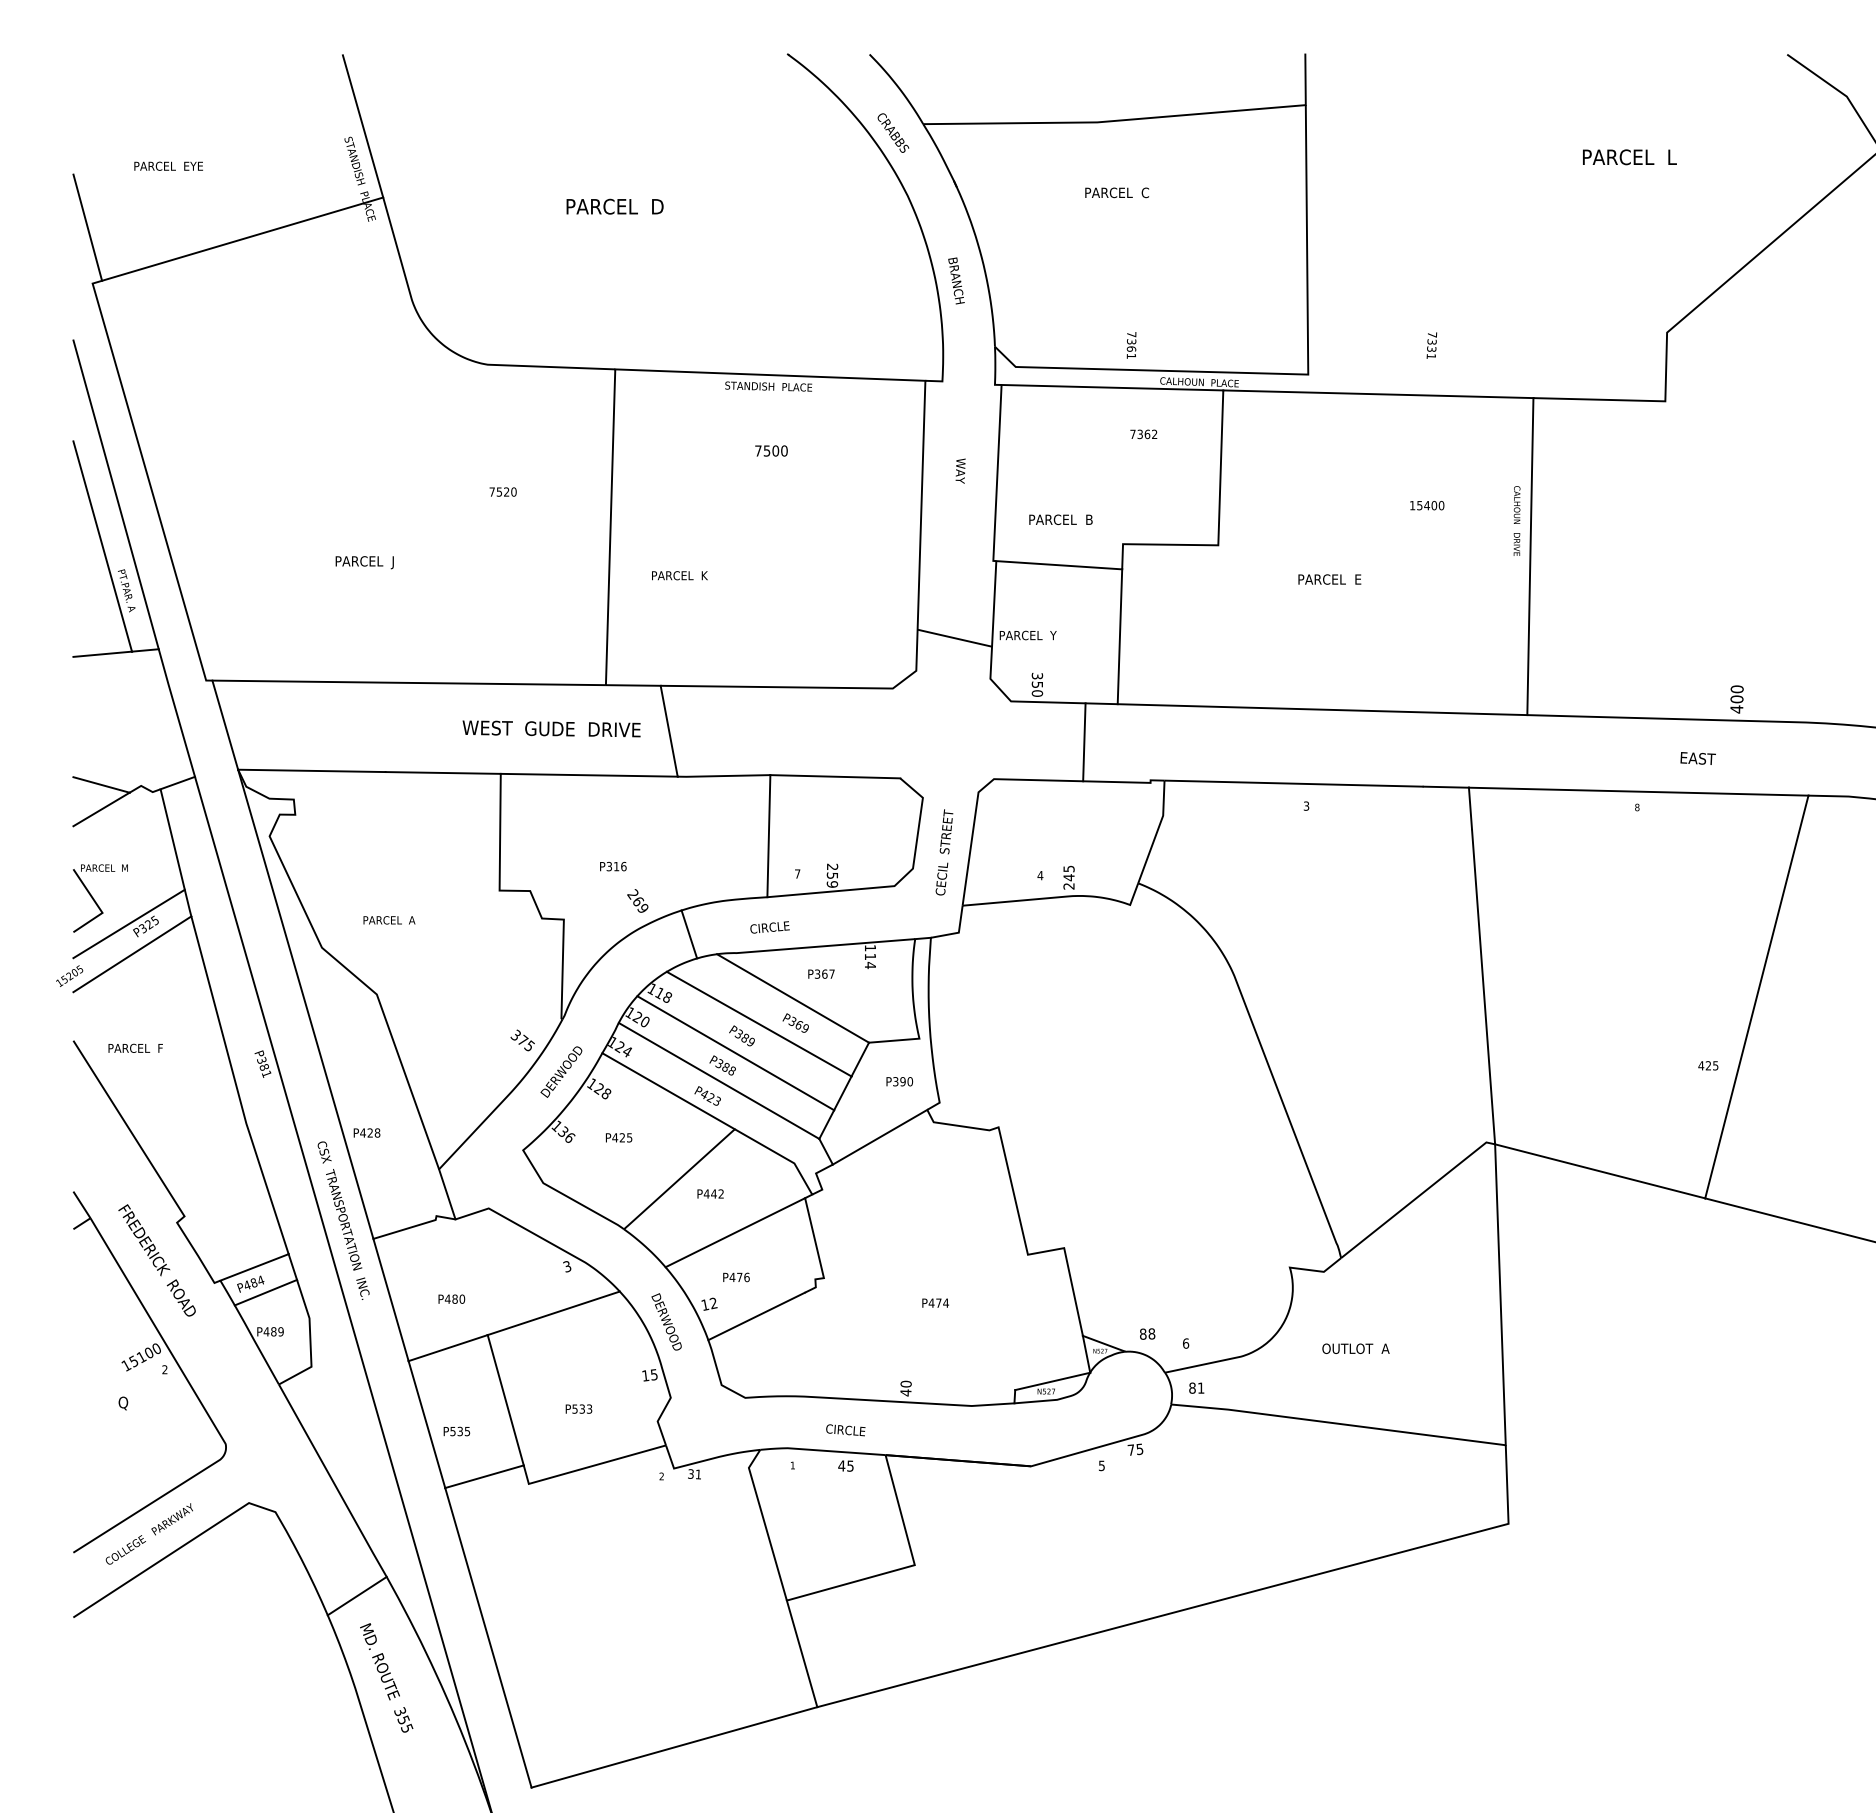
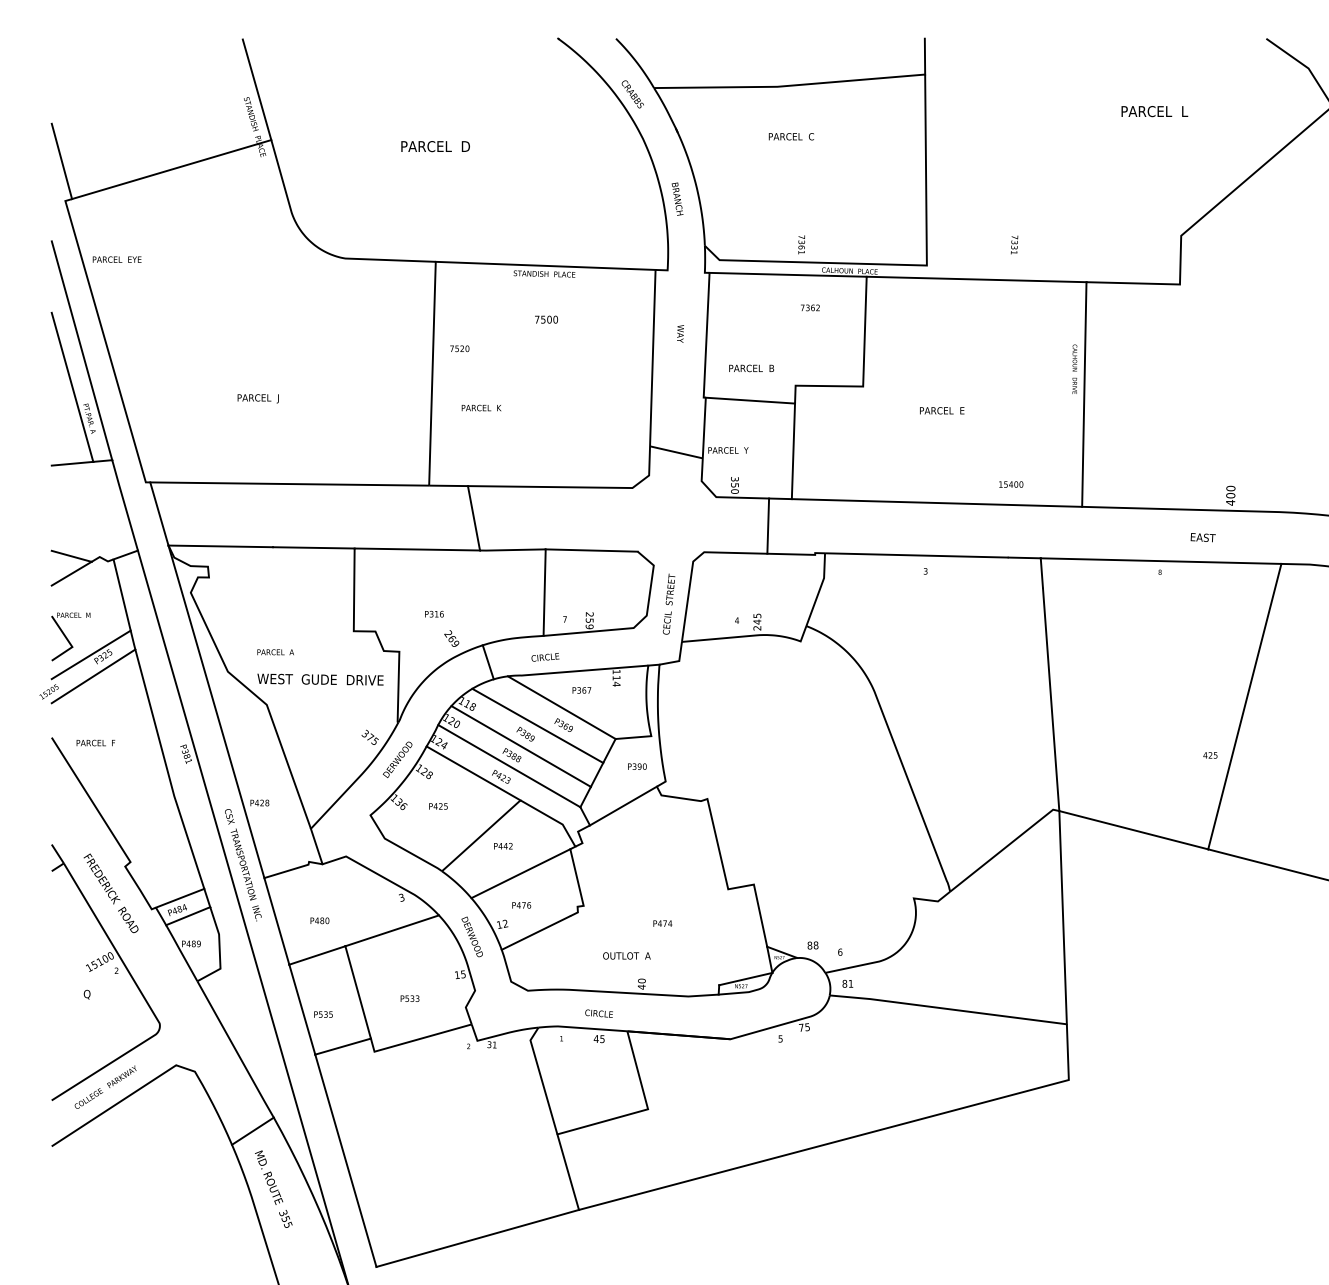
text: (168, 165) -> (117, 259), moved
text: (502, 491) -> (459, 348), moved
text: (1427, 505) -> (1011, 484), moved
text: (551, 728) -> (320, 679), moved
text: (1355, 1348) -> (626, 955), moved

